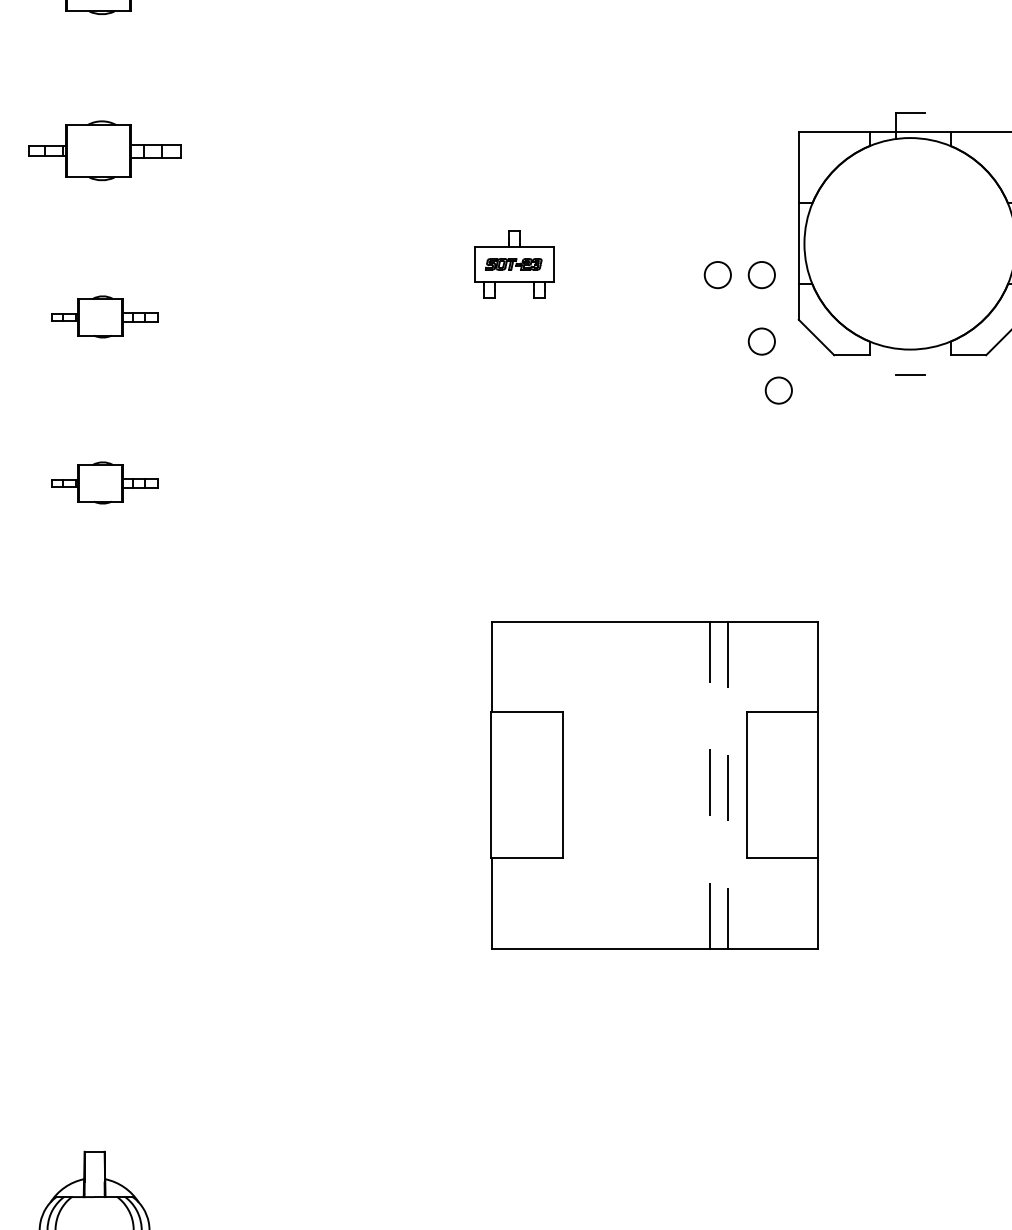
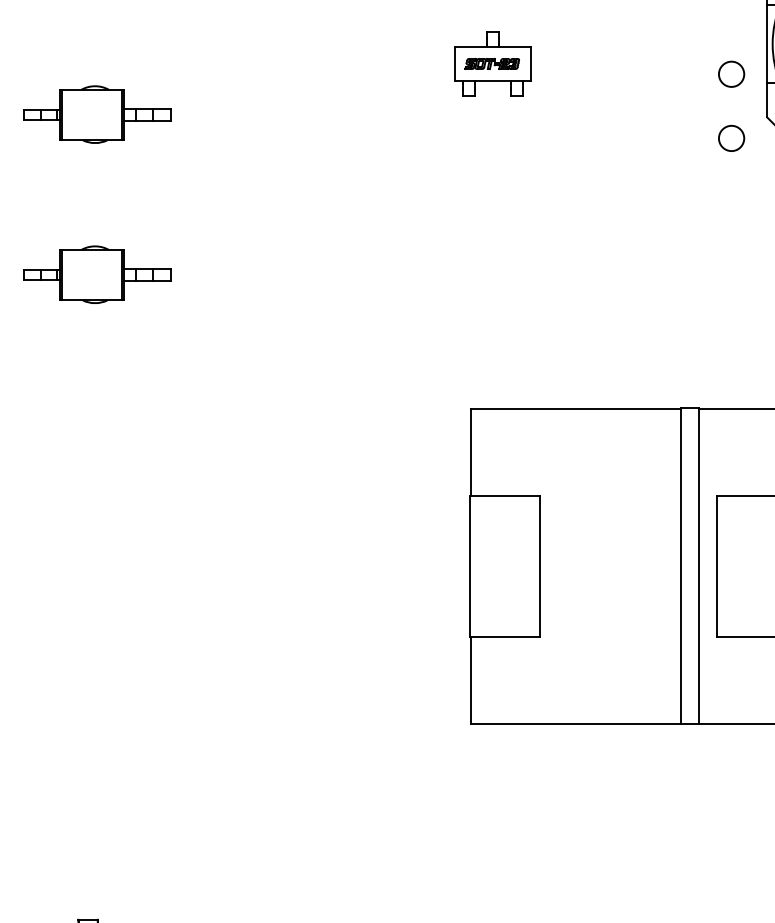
circle: (717, 275) -> (688, 74), removed
part: (104, 316) -> (97, 114), size x1.43
circle: (778, 390) -> (747, 185), removed
part: (104, 482) -> (97, 274), size x1.43
line: (709, 785) -> (681, 566), dashed -> solid
line: (728, 785) -> (699, 566), dashed -> solid

